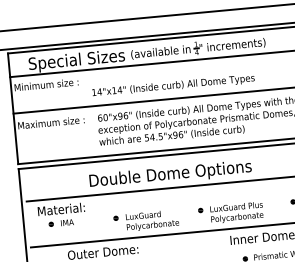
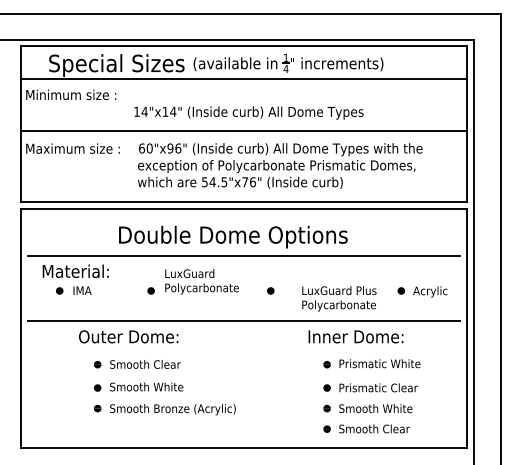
text: (175, 135) -> (245, 182), 54.5"x96" -> 54.5"x76"
text: (237, 212) -> (339, 298), moved
text: (152, 220) -> (201, 281), moved

